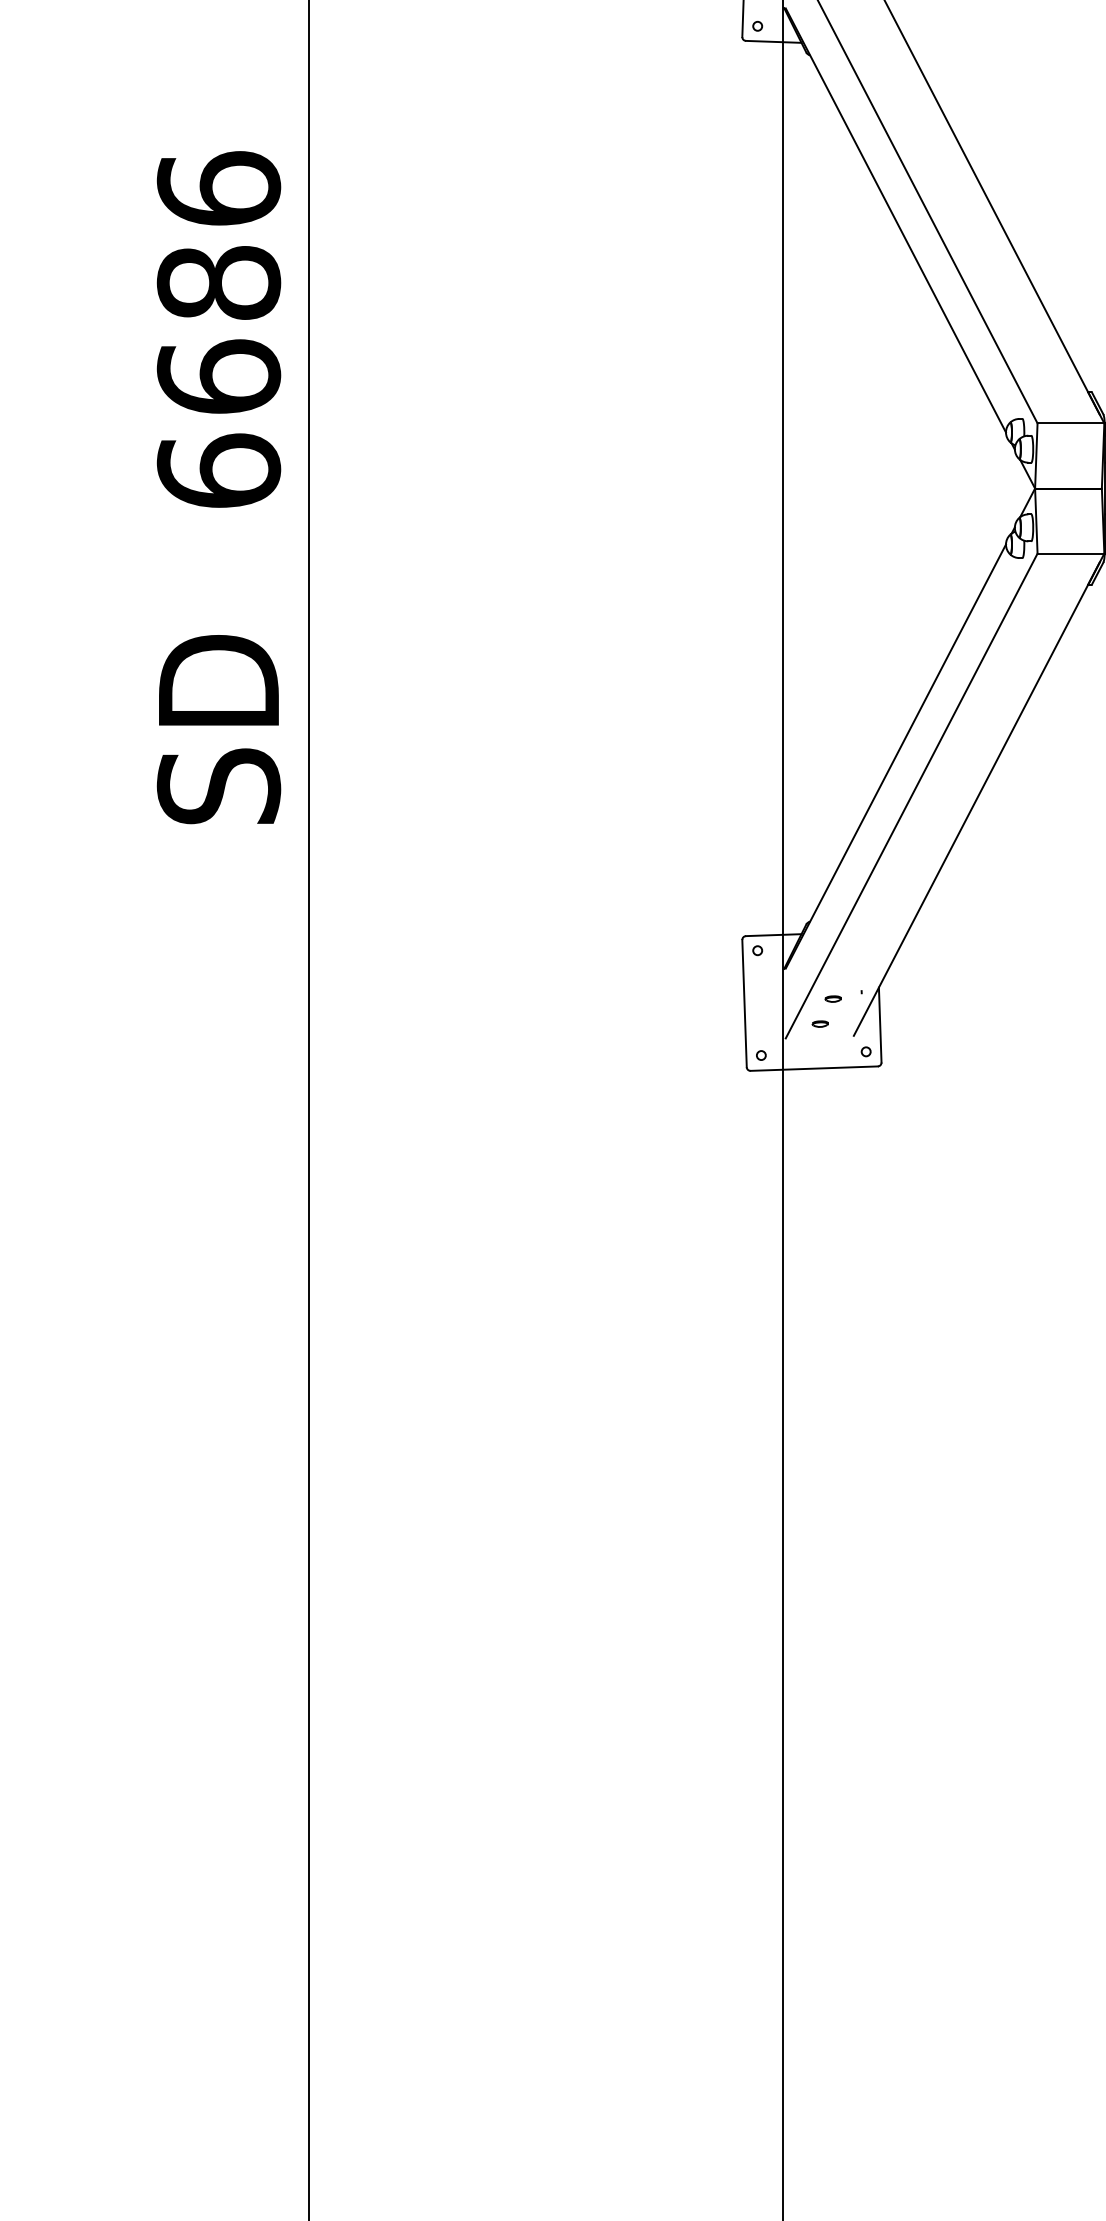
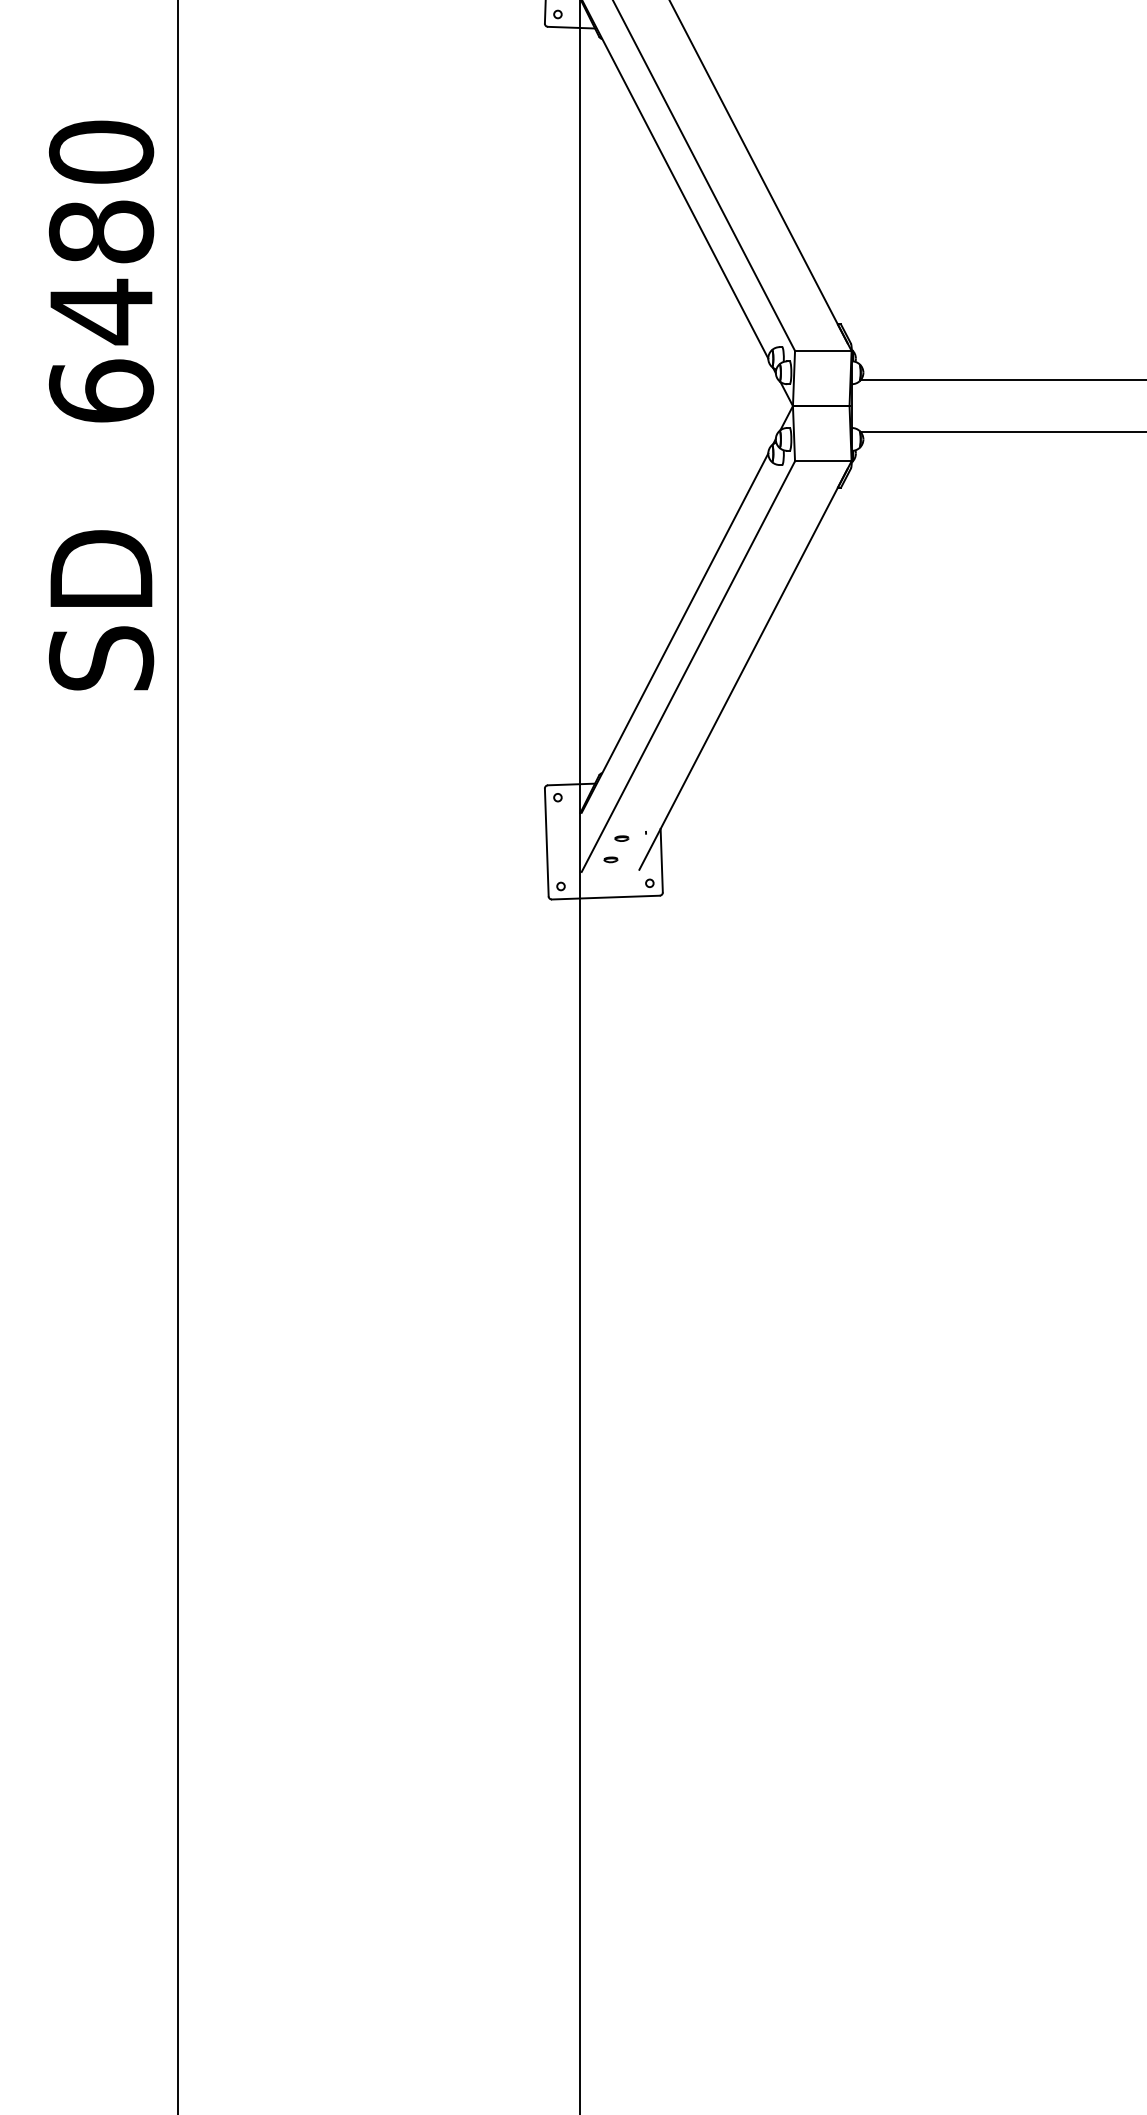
text: (218, 283) -> (101, 232), 6686 -> 6480

